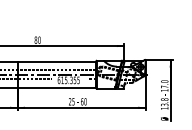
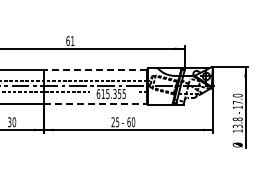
text: (37, 39) -> (70, 40), 80 -> 61
line: (56, 61) -> (95, 69), solid -> dashed
line: (56, 87) -> (95, 103), solid -> dashed

